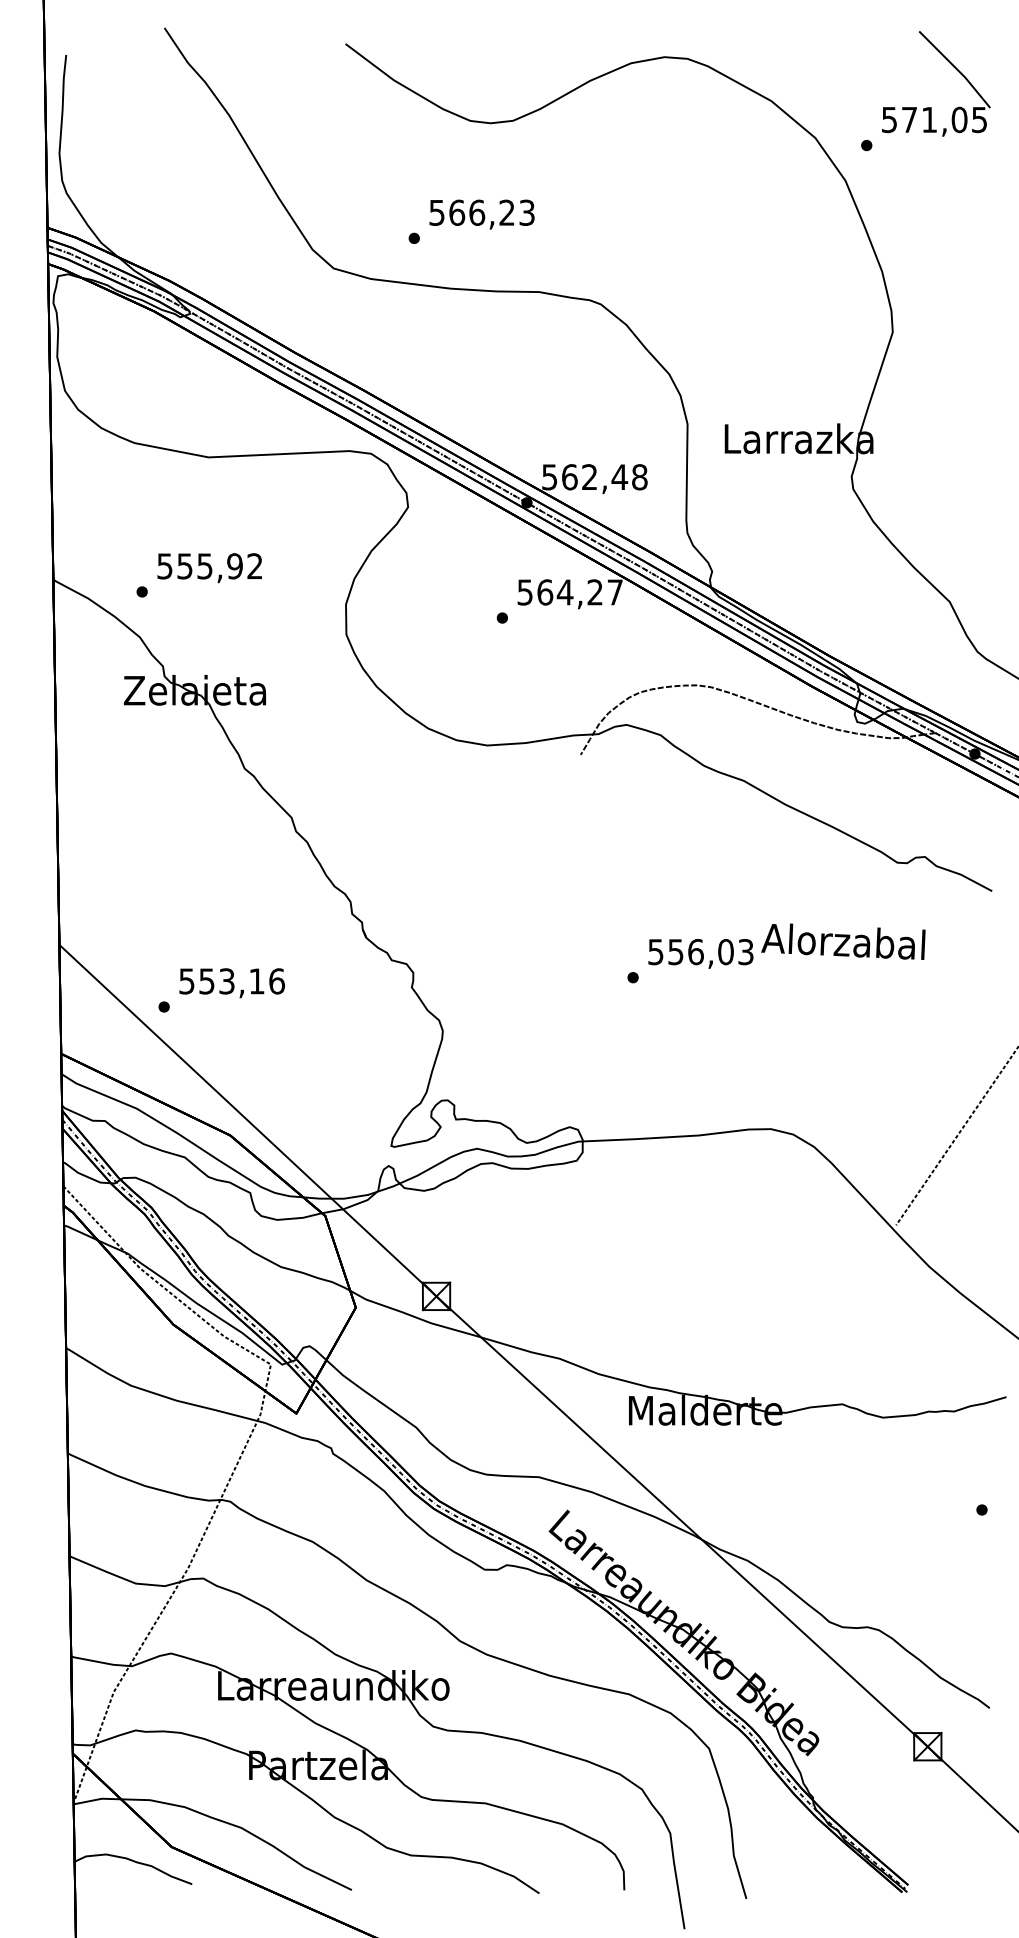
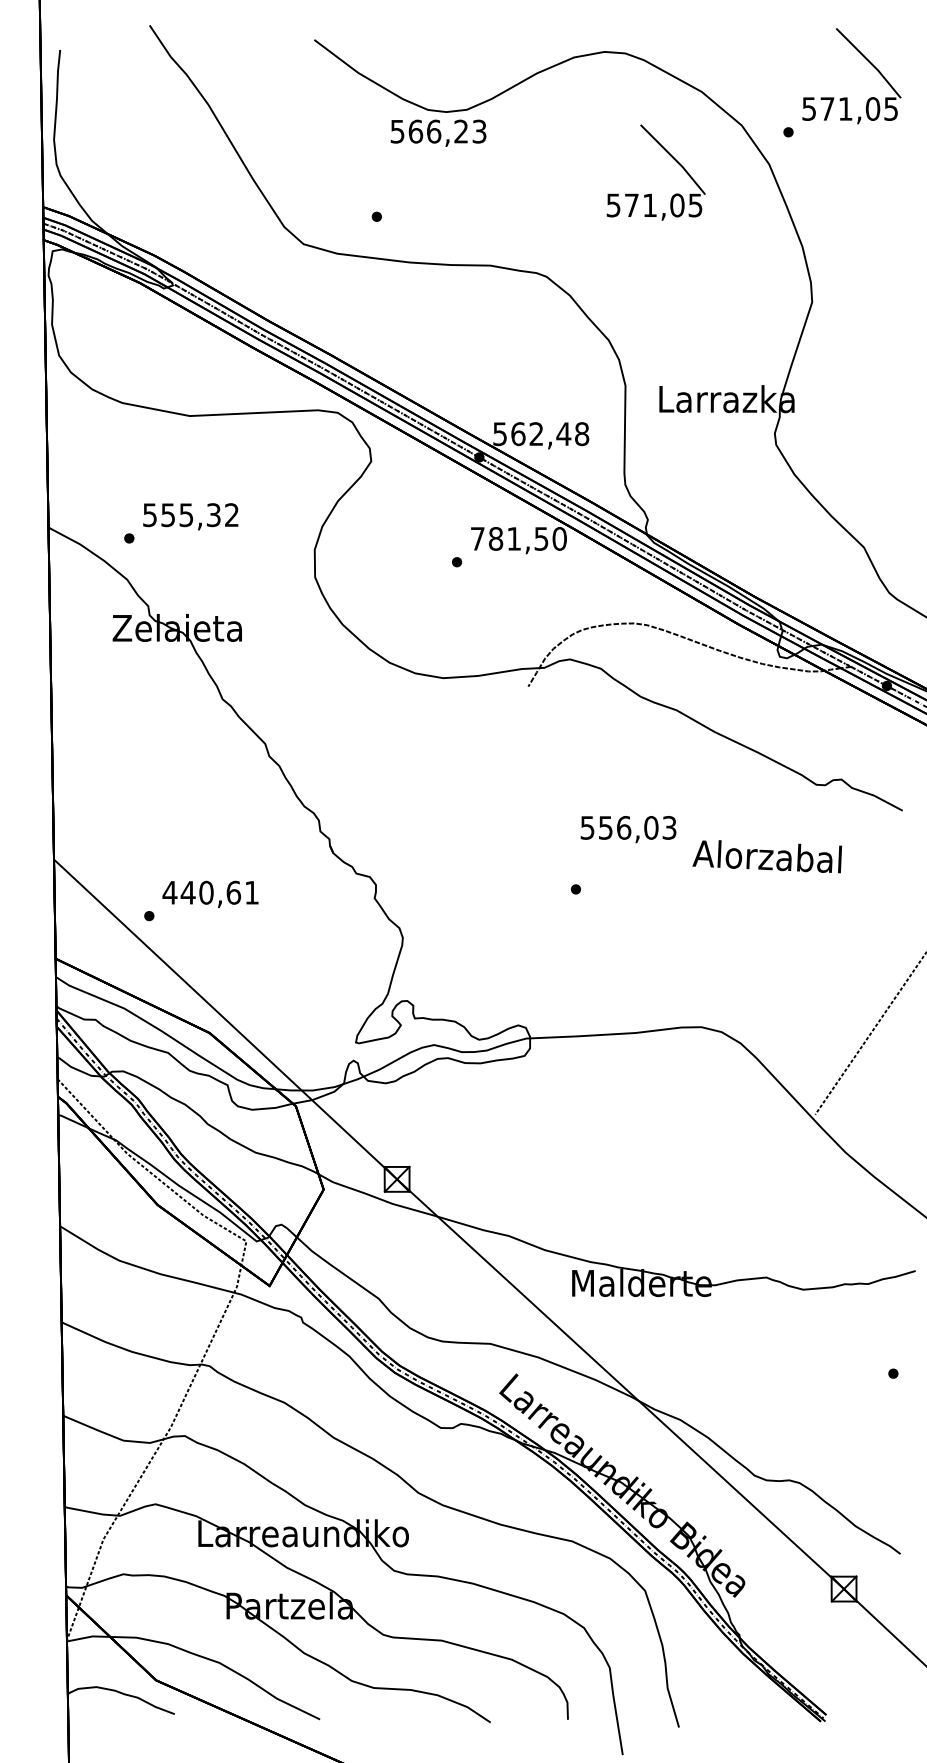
part: (737, 172) -> (670, 156), added
text: (481, 214) -> (438, 133), moved
text: (234, 566) -> (213, 515), 555,92 -> 555,32
text: (570, 592) -> (518, 538), 564,27 -> 781,50
text: (700, 953) -> (628, 829), moved
text: (231, 981) -> (210, 892), 553,16 -> 440,61

